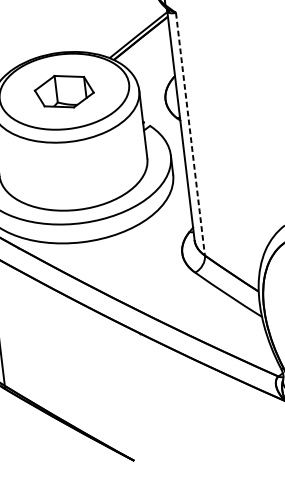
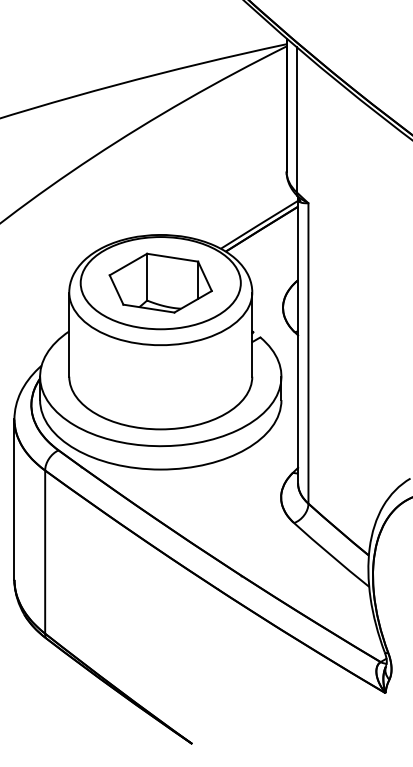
part: (64, 91) -> (160, 282), size x1.43
line: (190, 134) -> (308, 353), dashed -> solid

